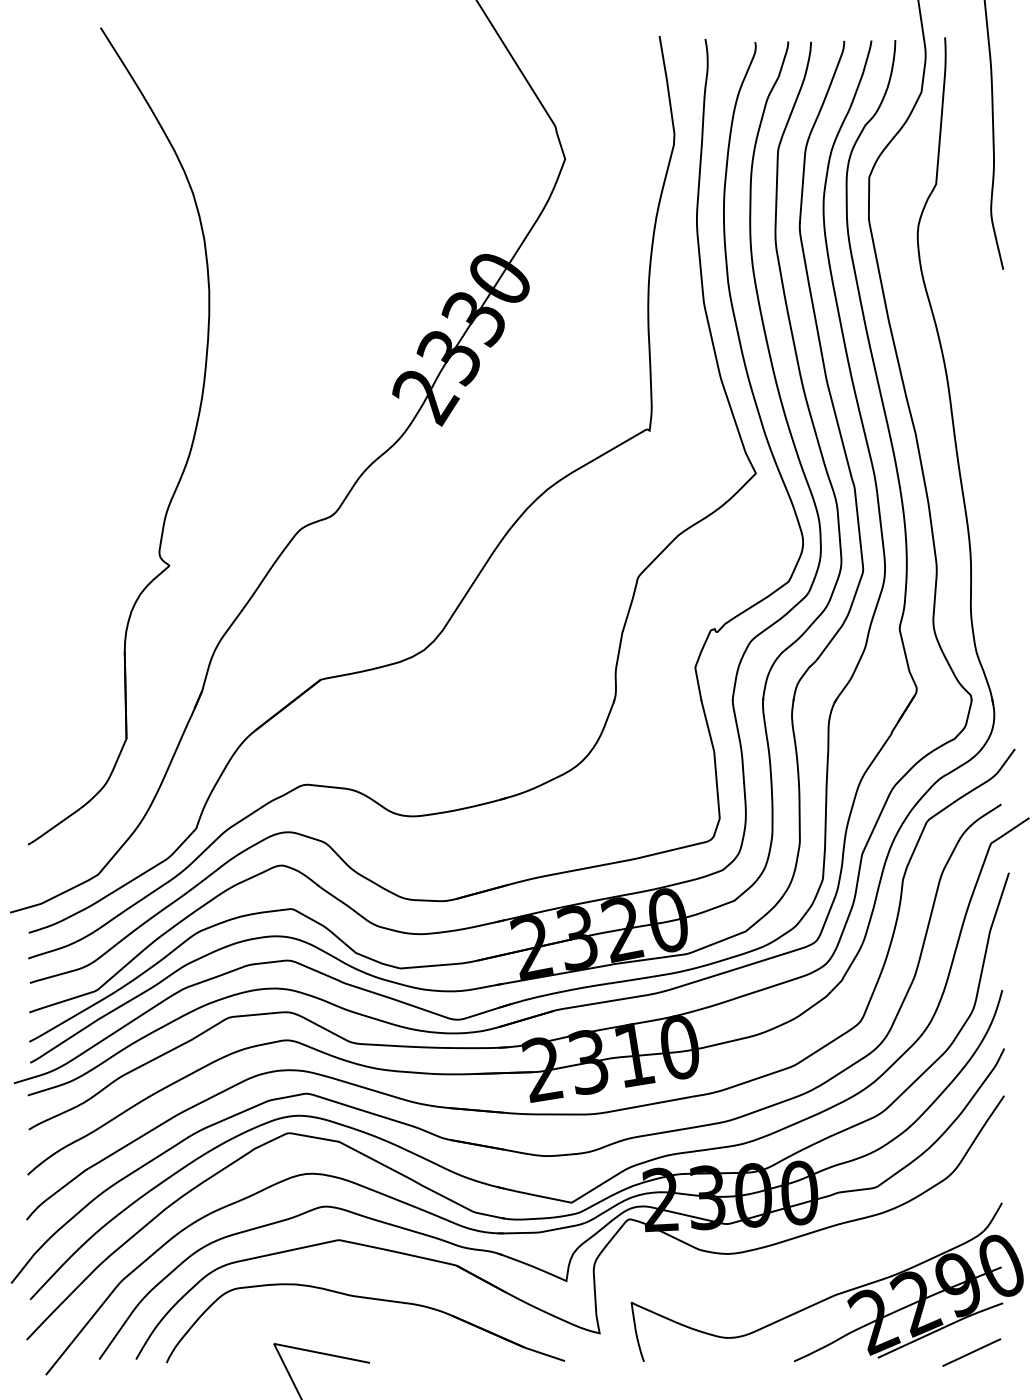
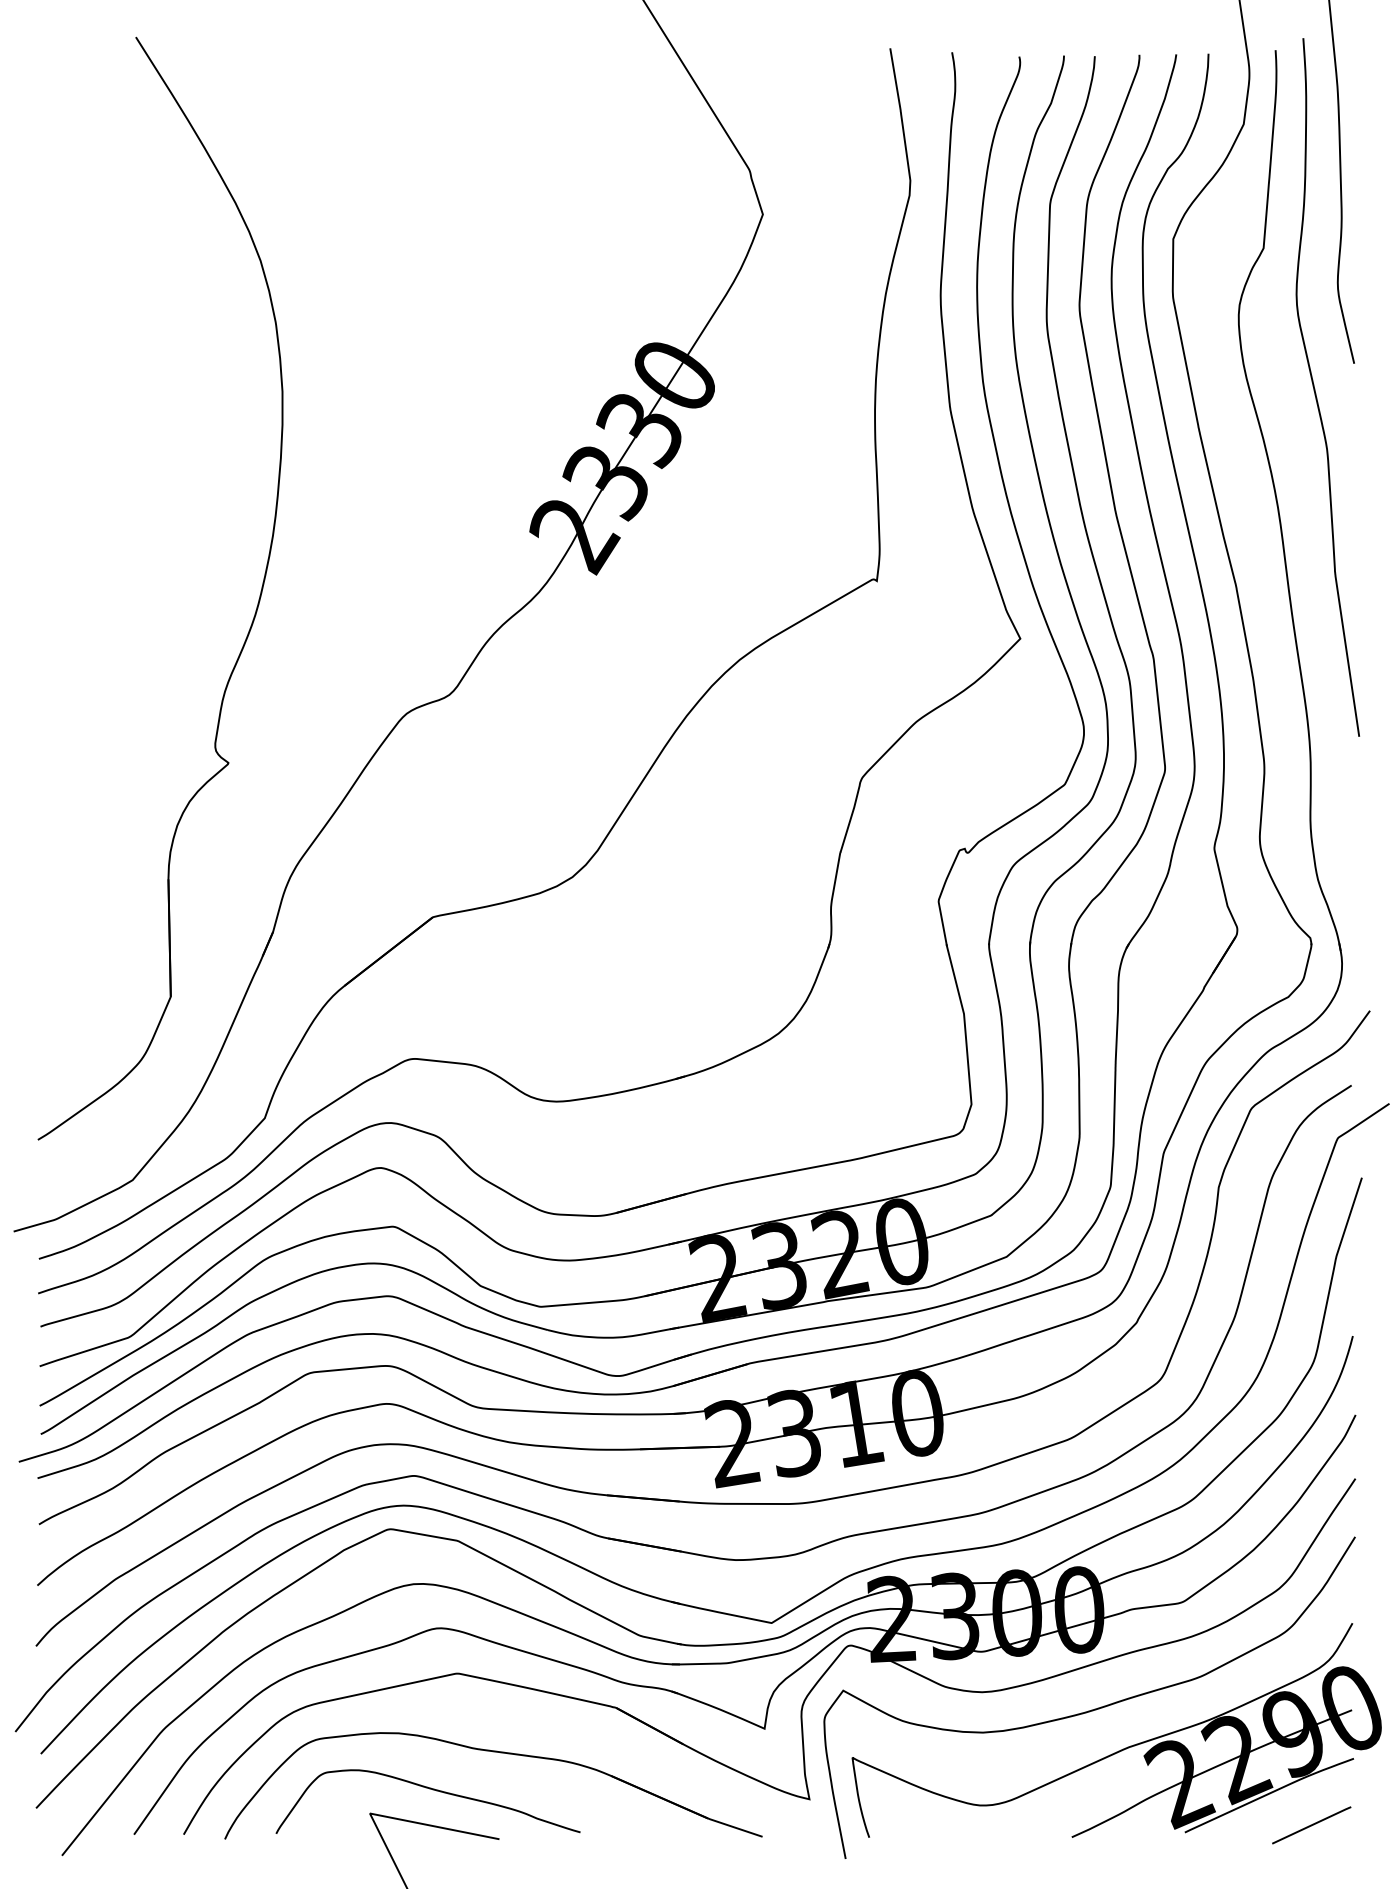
curve: (974, 288) -> (1315, 388), added
curve: (810, 1266) -> (1094, 1708), added
curve: (320, 1326) -> (432, 1790), added

